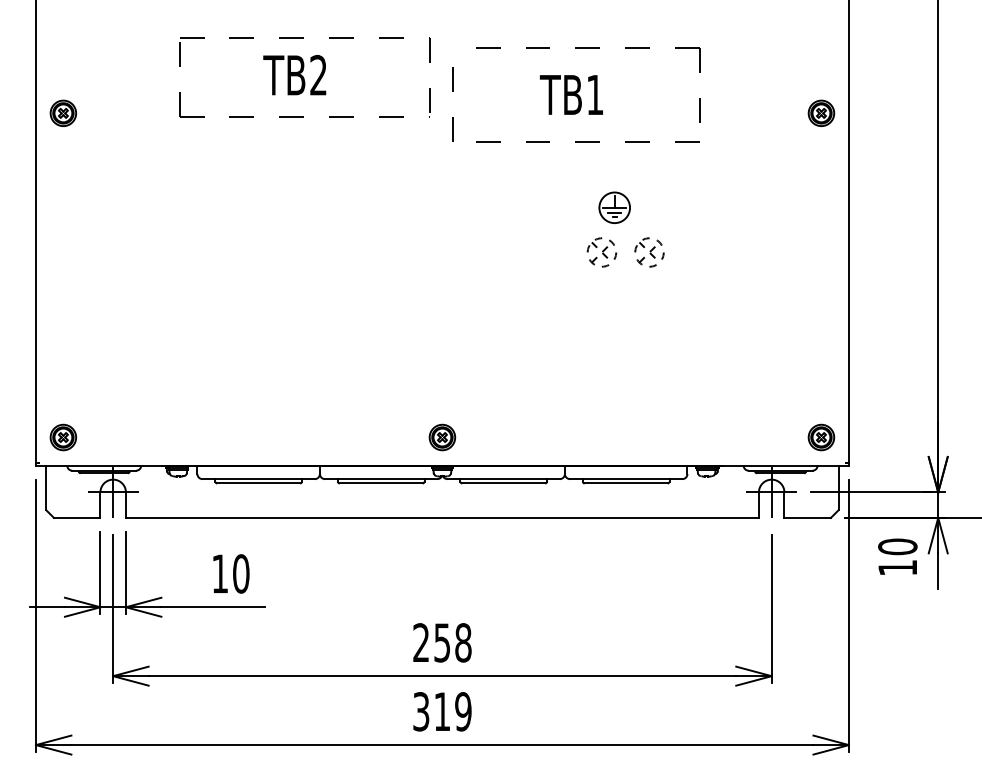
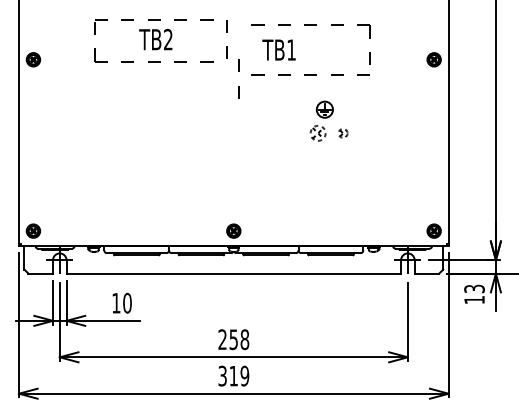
line: (451, 90) -> (238, 71), moved
text: (570, 93) -> (278, 49), moved
part: (648, 252) -> (342, 133), size x0.6
text: (897, 546) -> (474, 288), 10 -> 13

